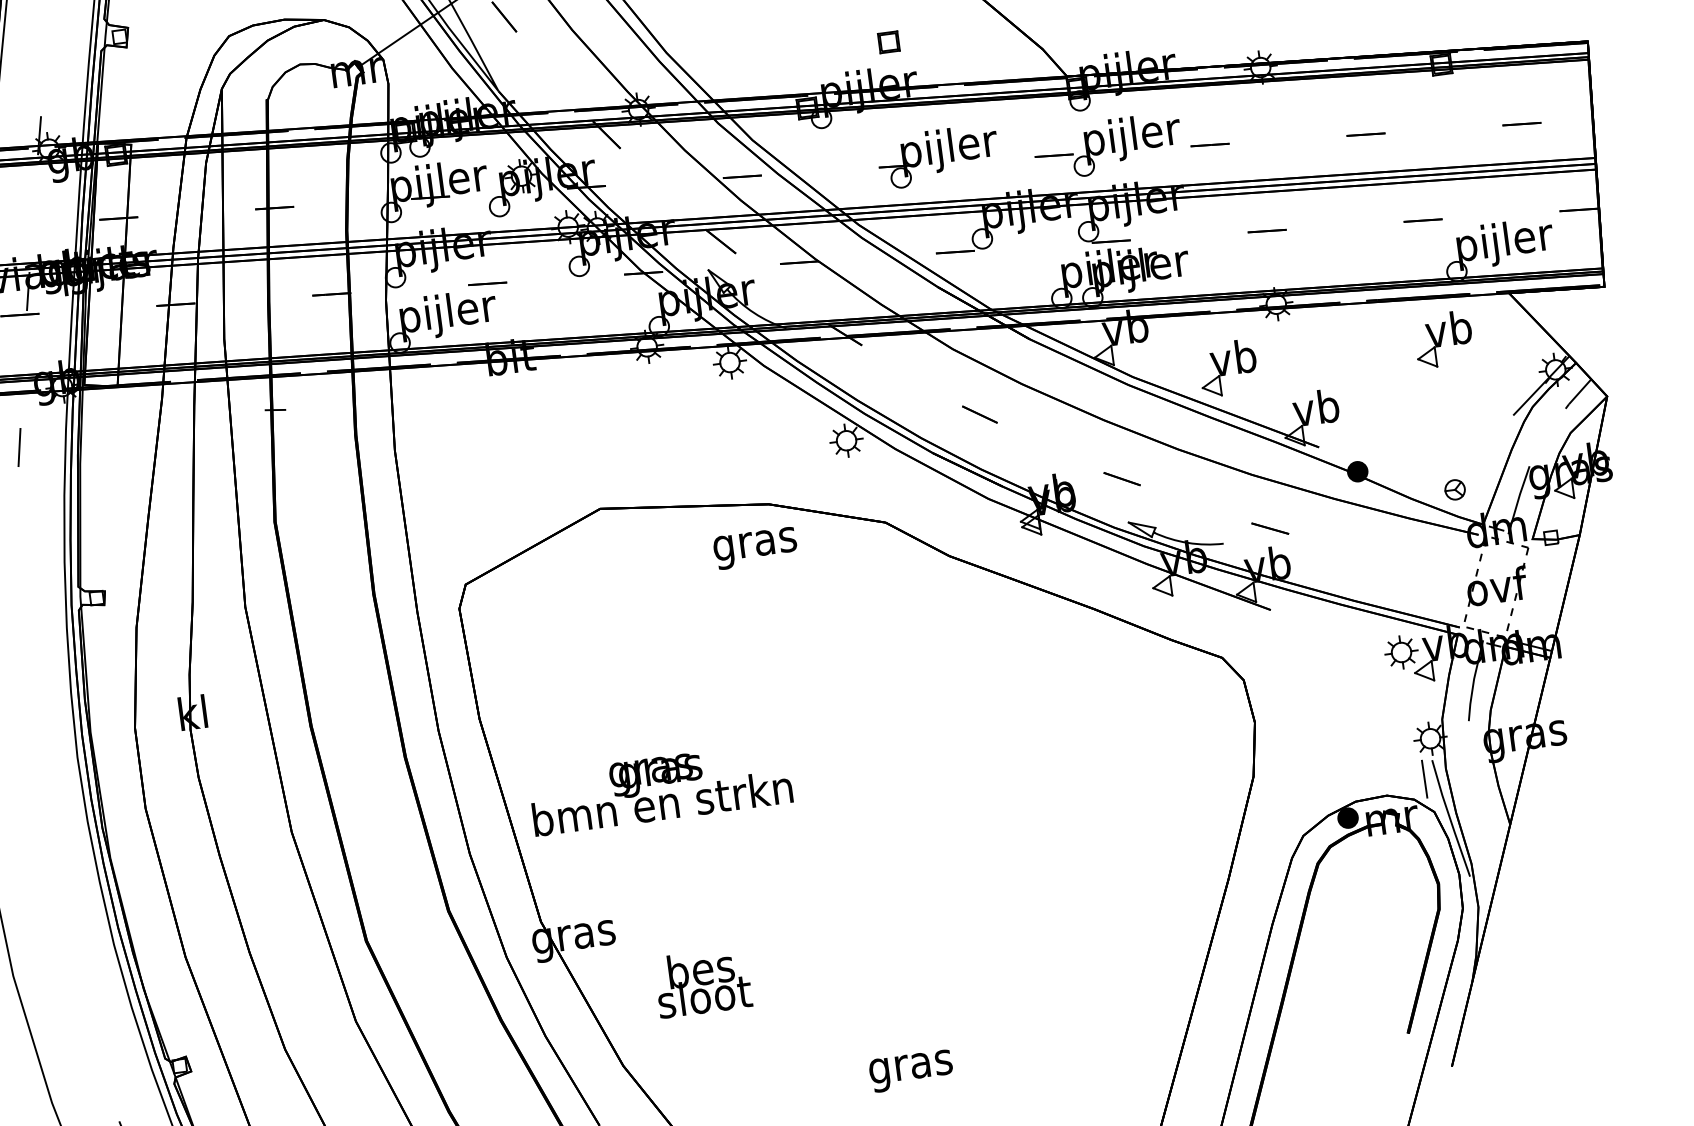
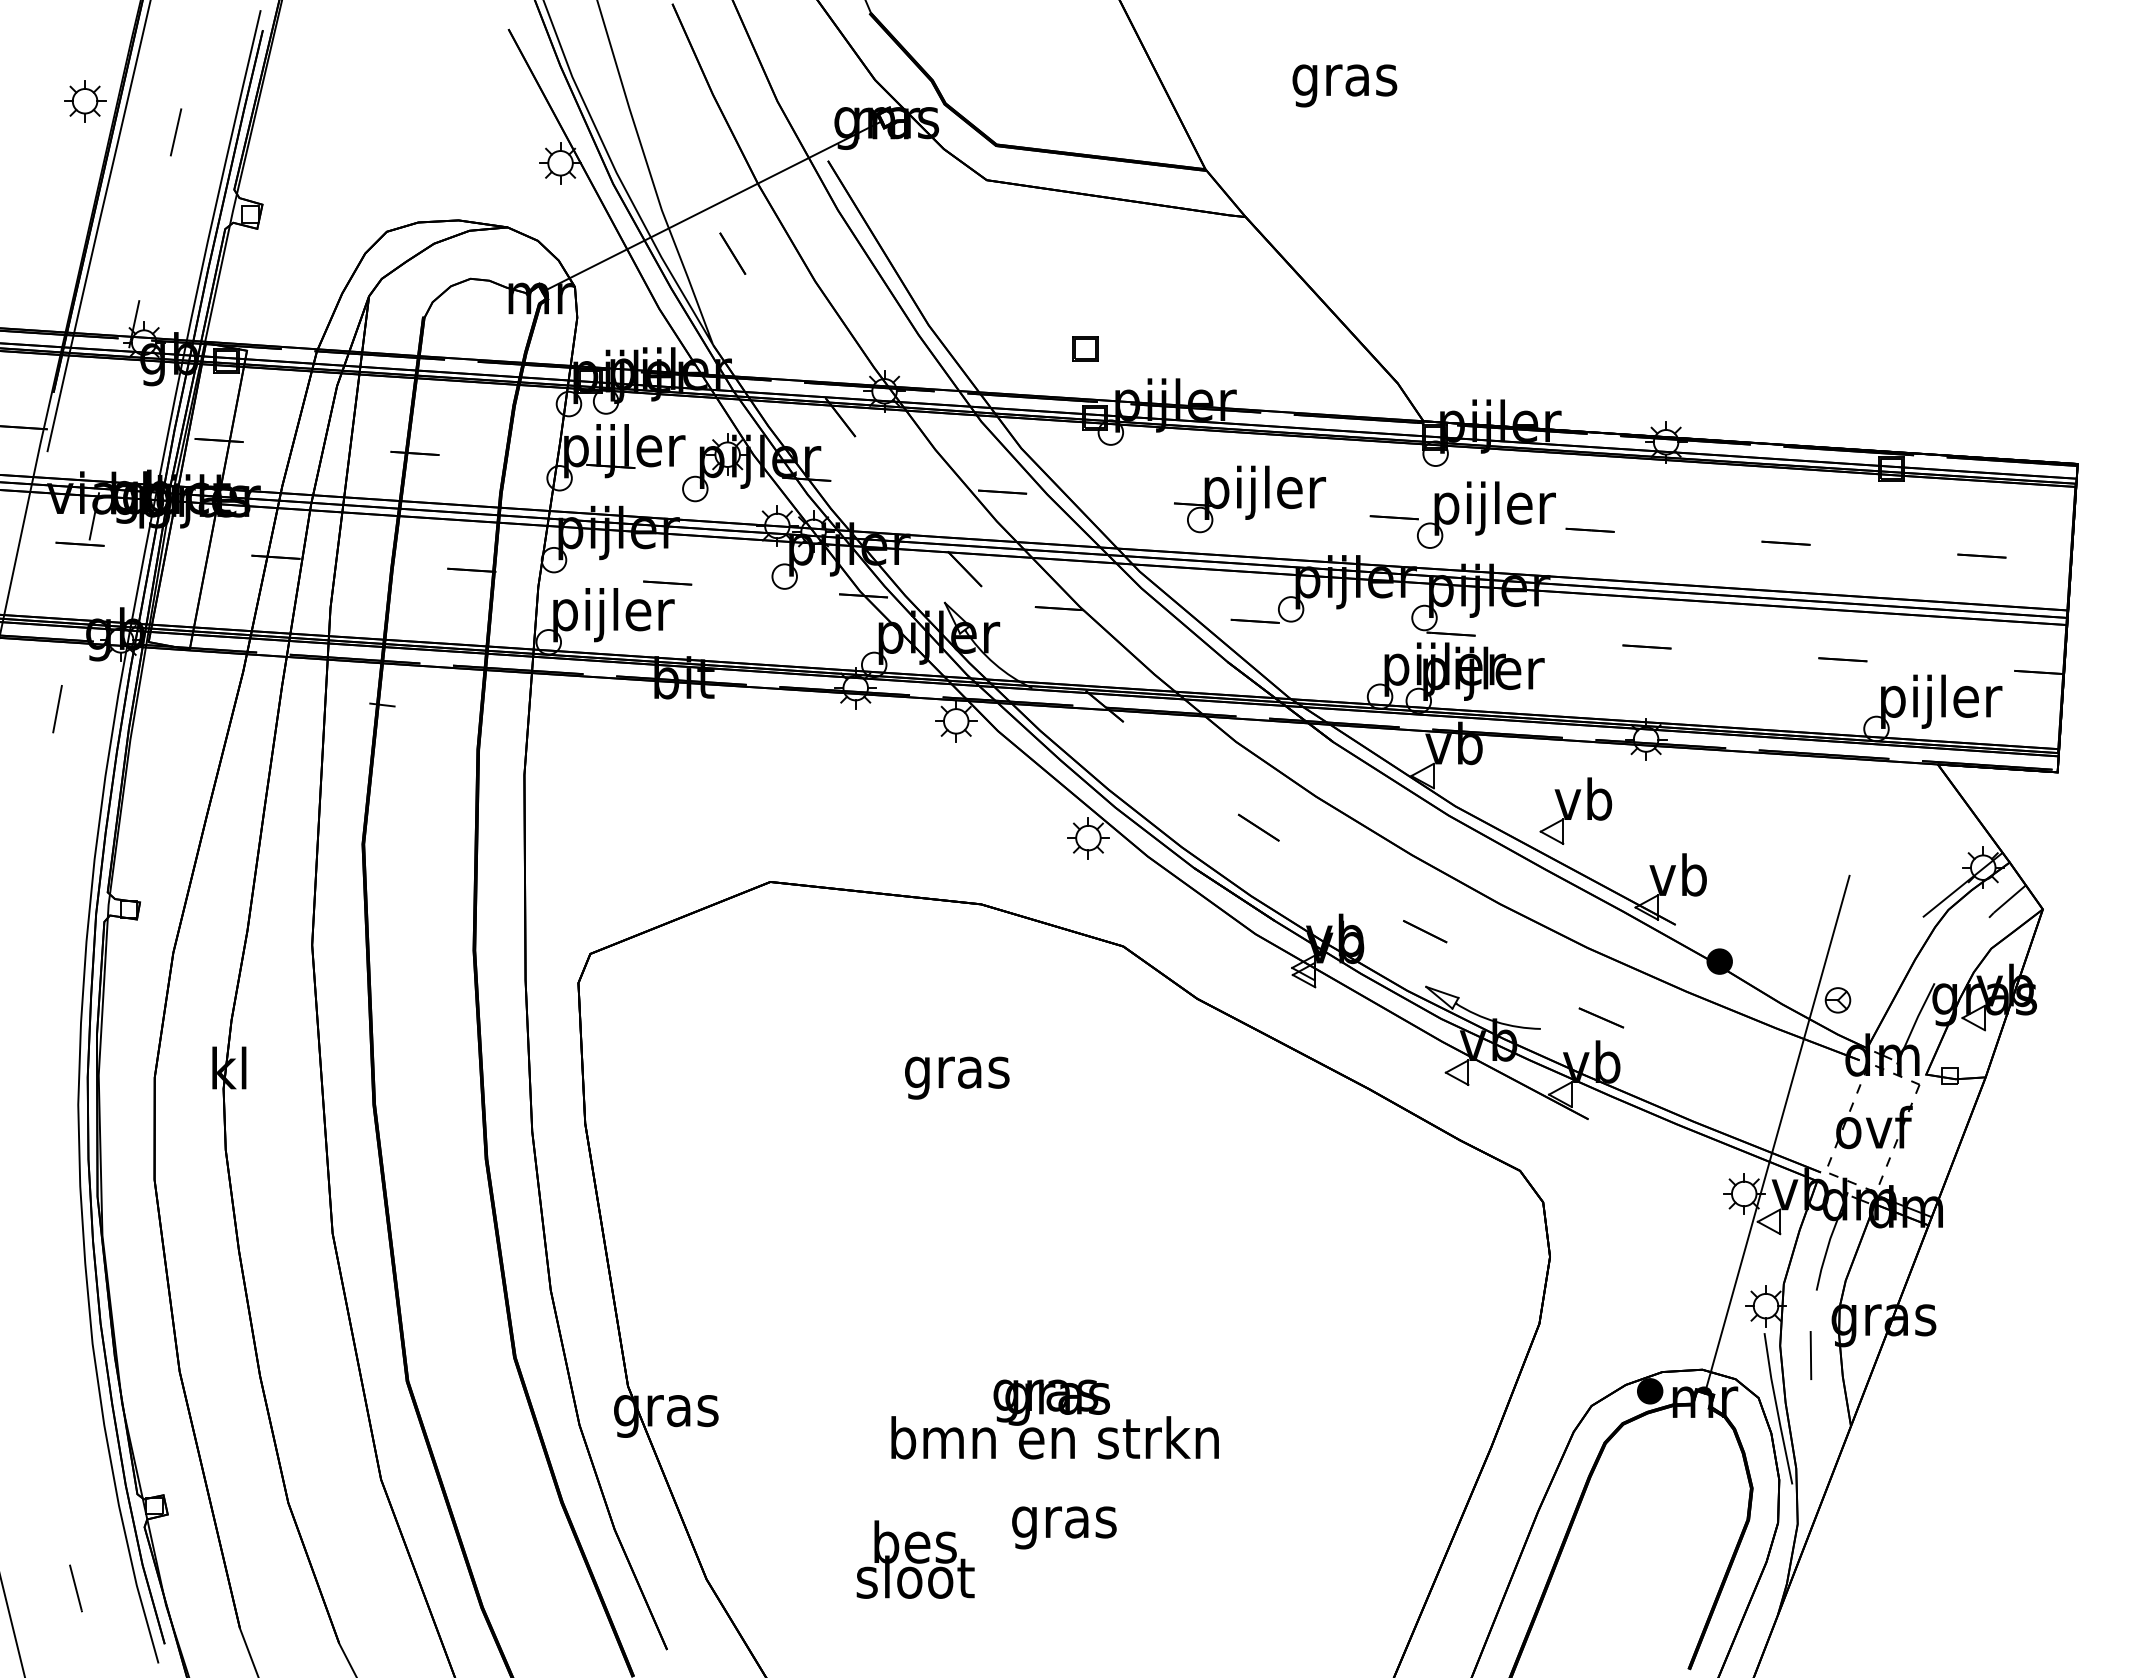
part: (888, 41) -> (1085, 348), moved
part: (1443, 338) -> (1848, 810), removed
text: (755, 547) -> (957, 1077), moved
line: (1420, 602) -> (1776, 1134), added
line: (1424, 779) -> (1810, 1355), moved
text: (660, 788) -> (1054, 1419), moved
text: (702, 982) -> (915, 1559), moved
text: (911, 1070) -> (1064, 1527), moved

